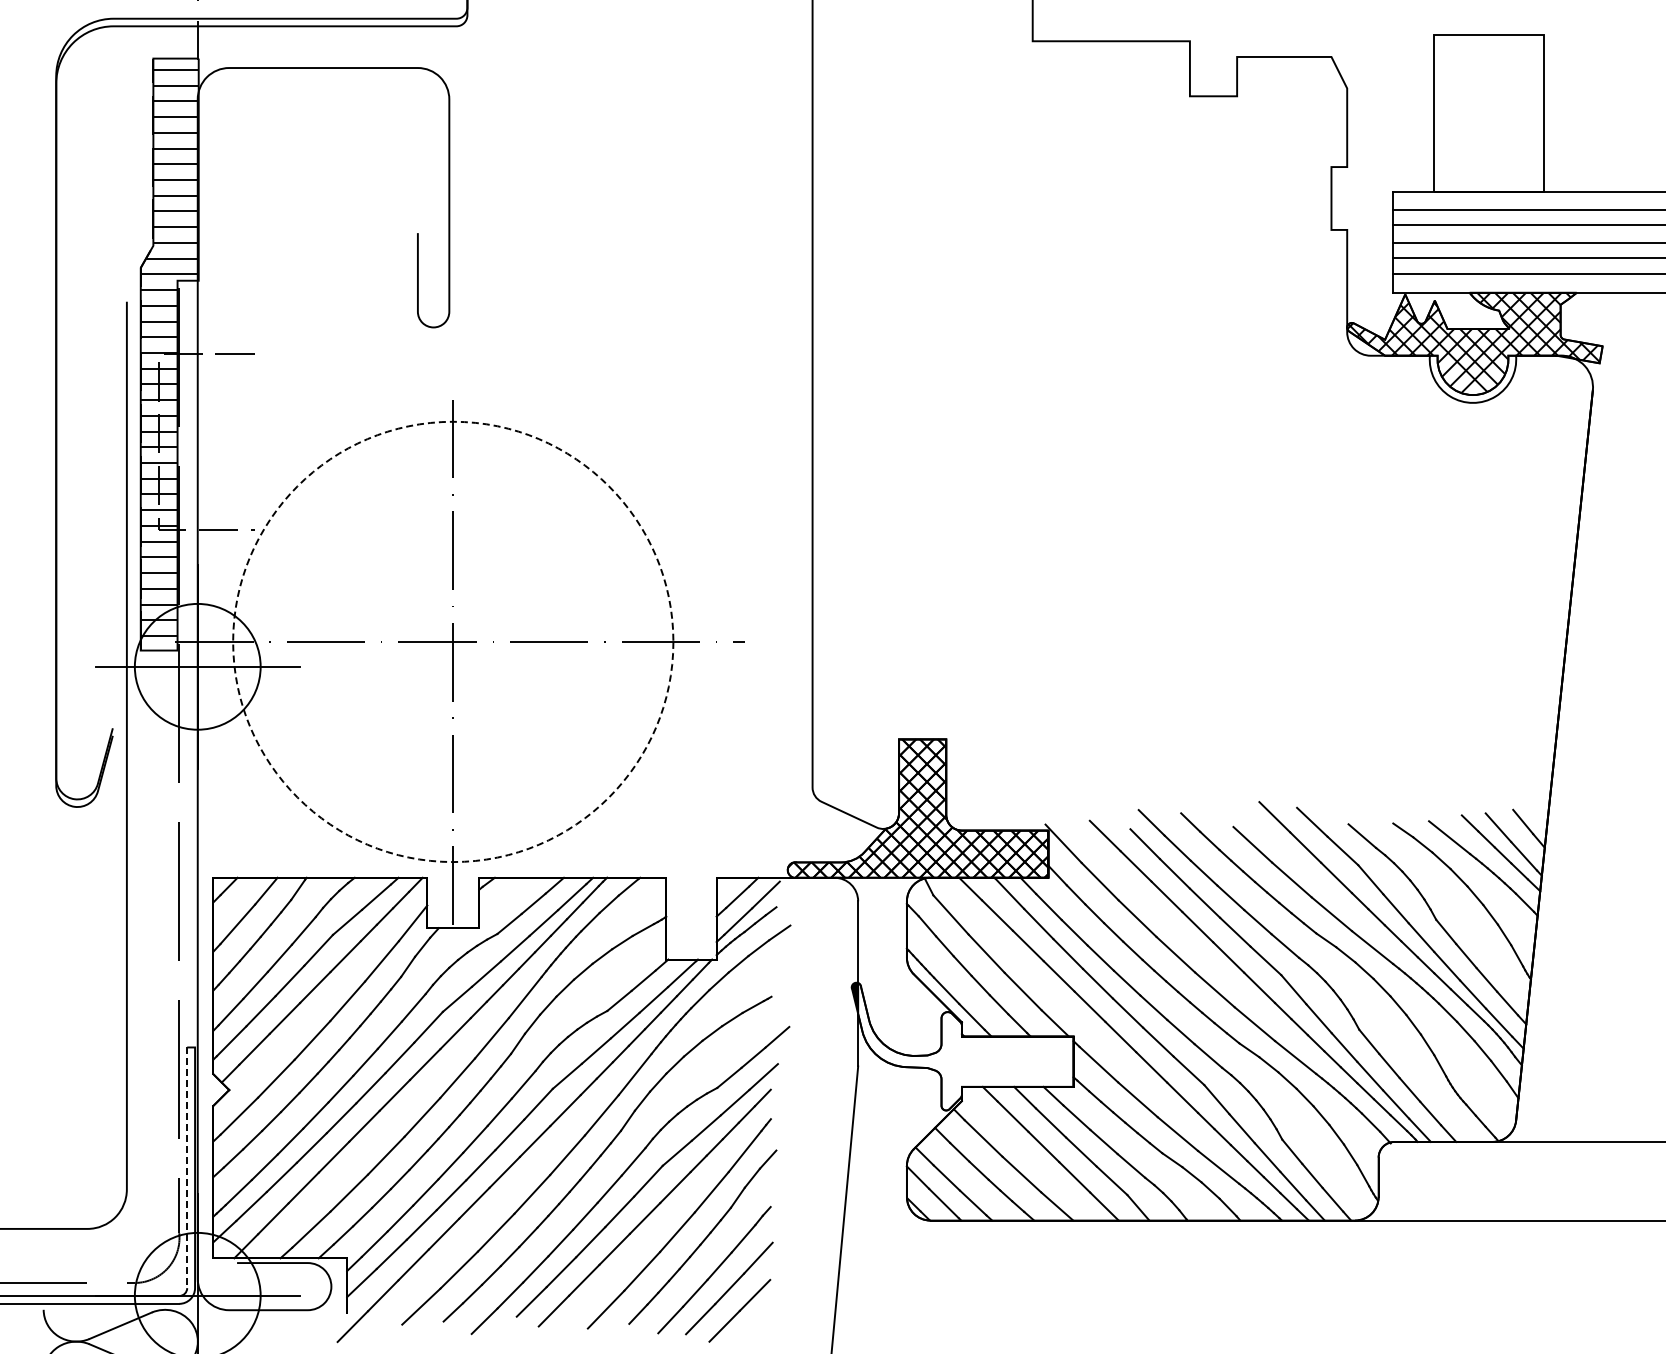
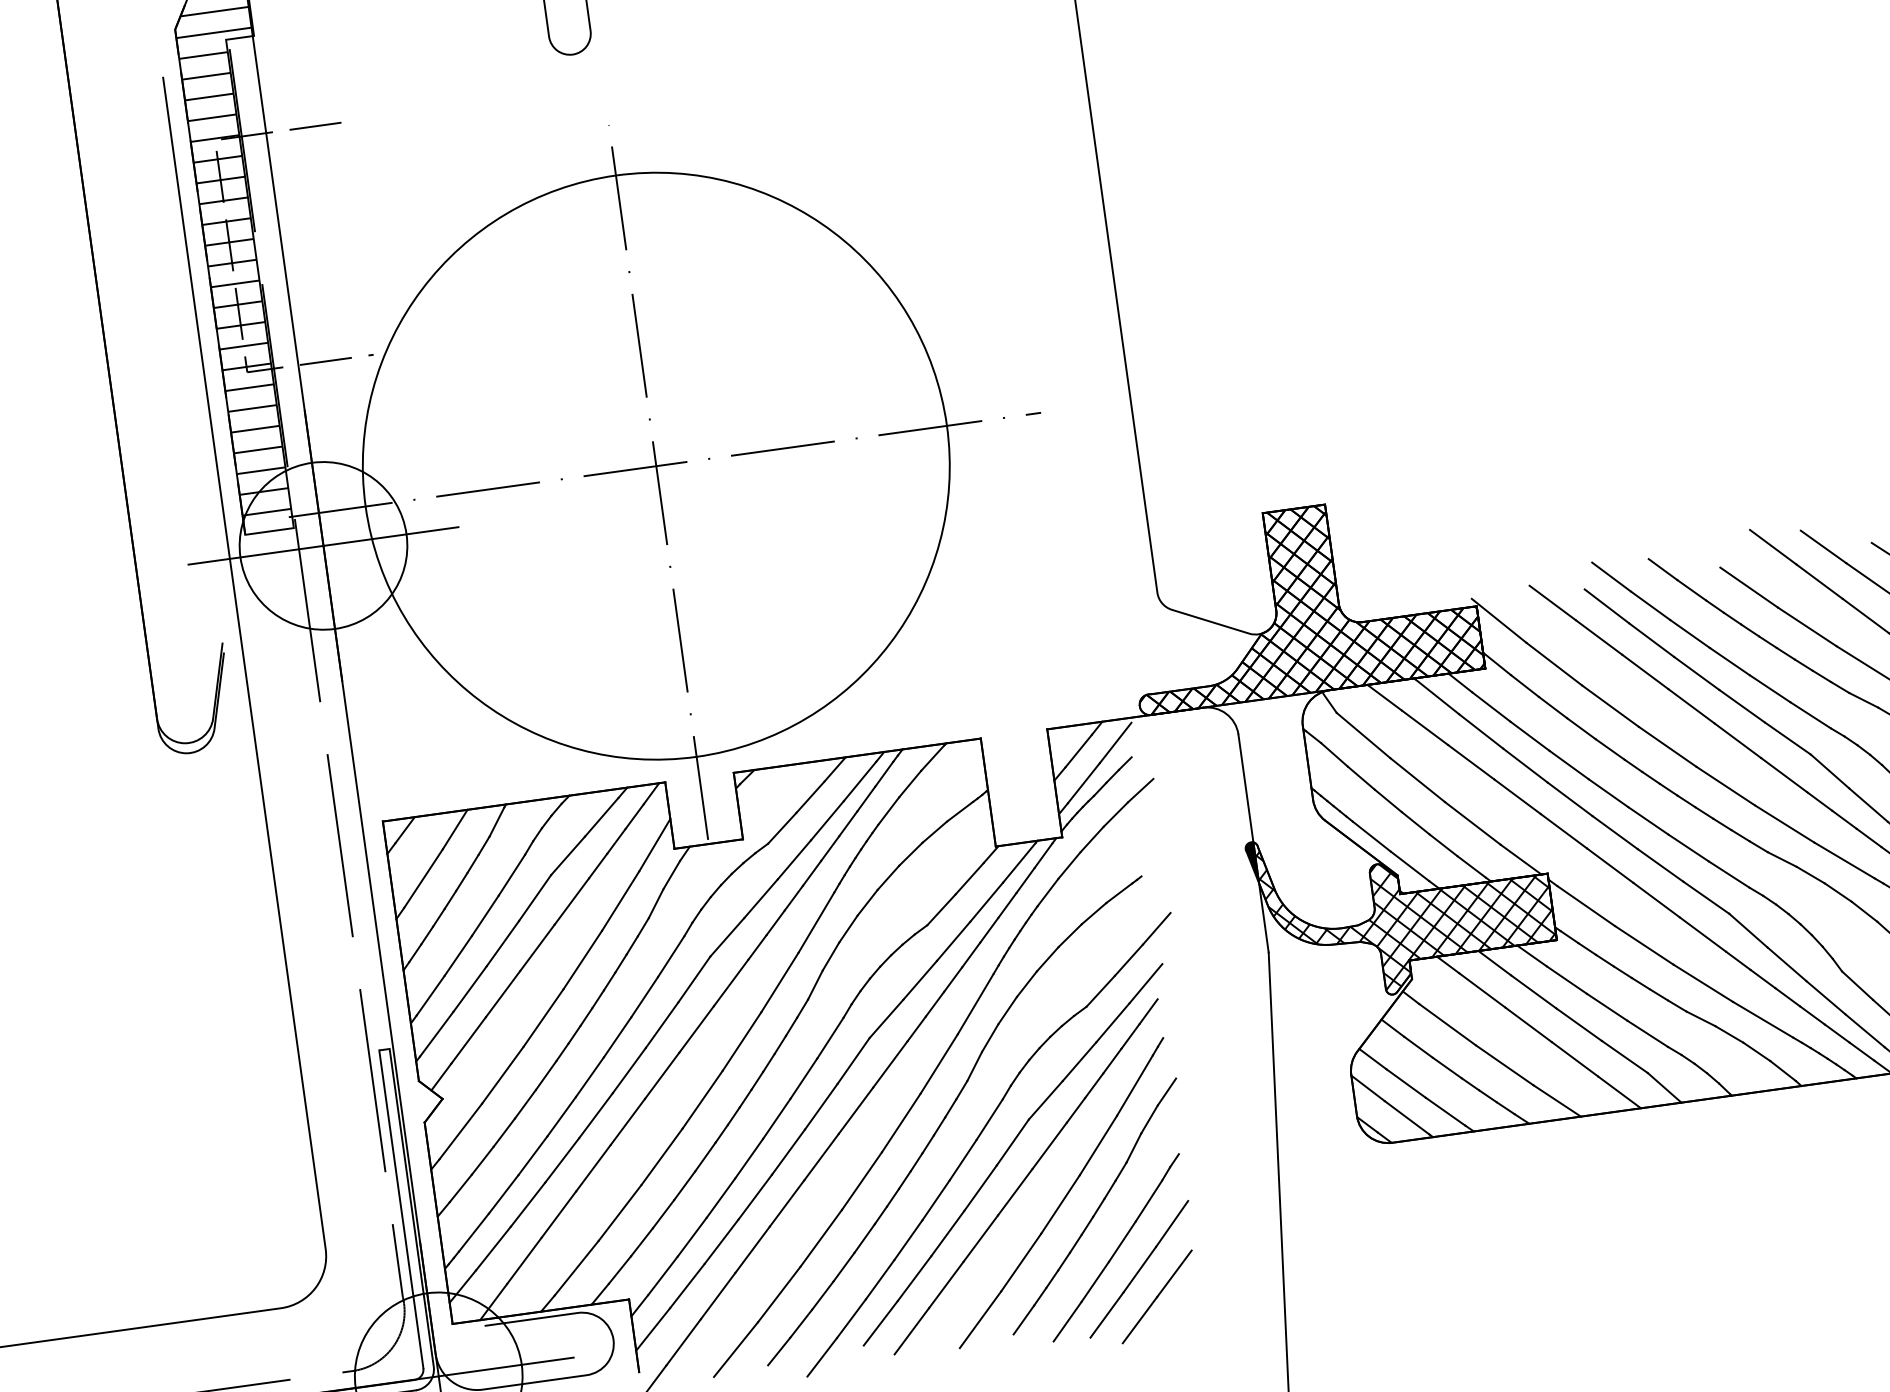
circle: (453, 641) -> (656, 465), dashed -> solid
hatch: (965, 1048) -> (1407, 909), added
line: (187, 1168) -> (401, 1210), dashed -> solid

